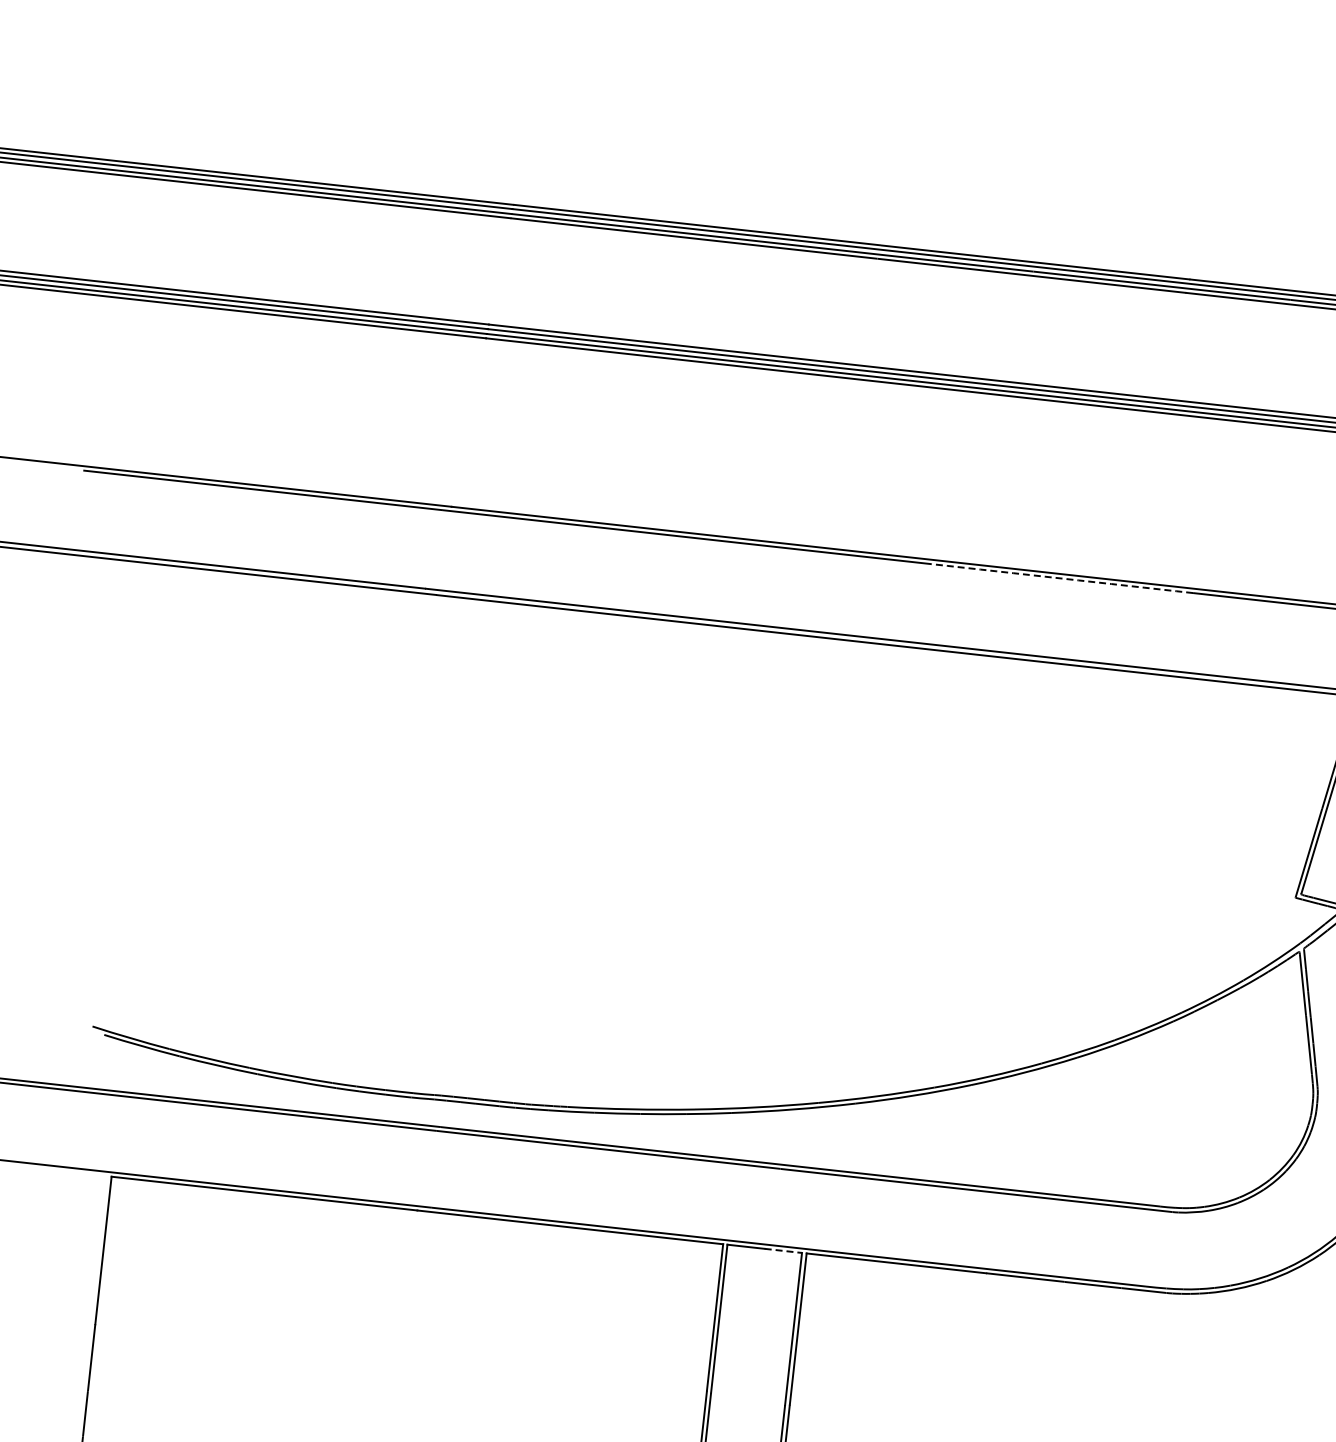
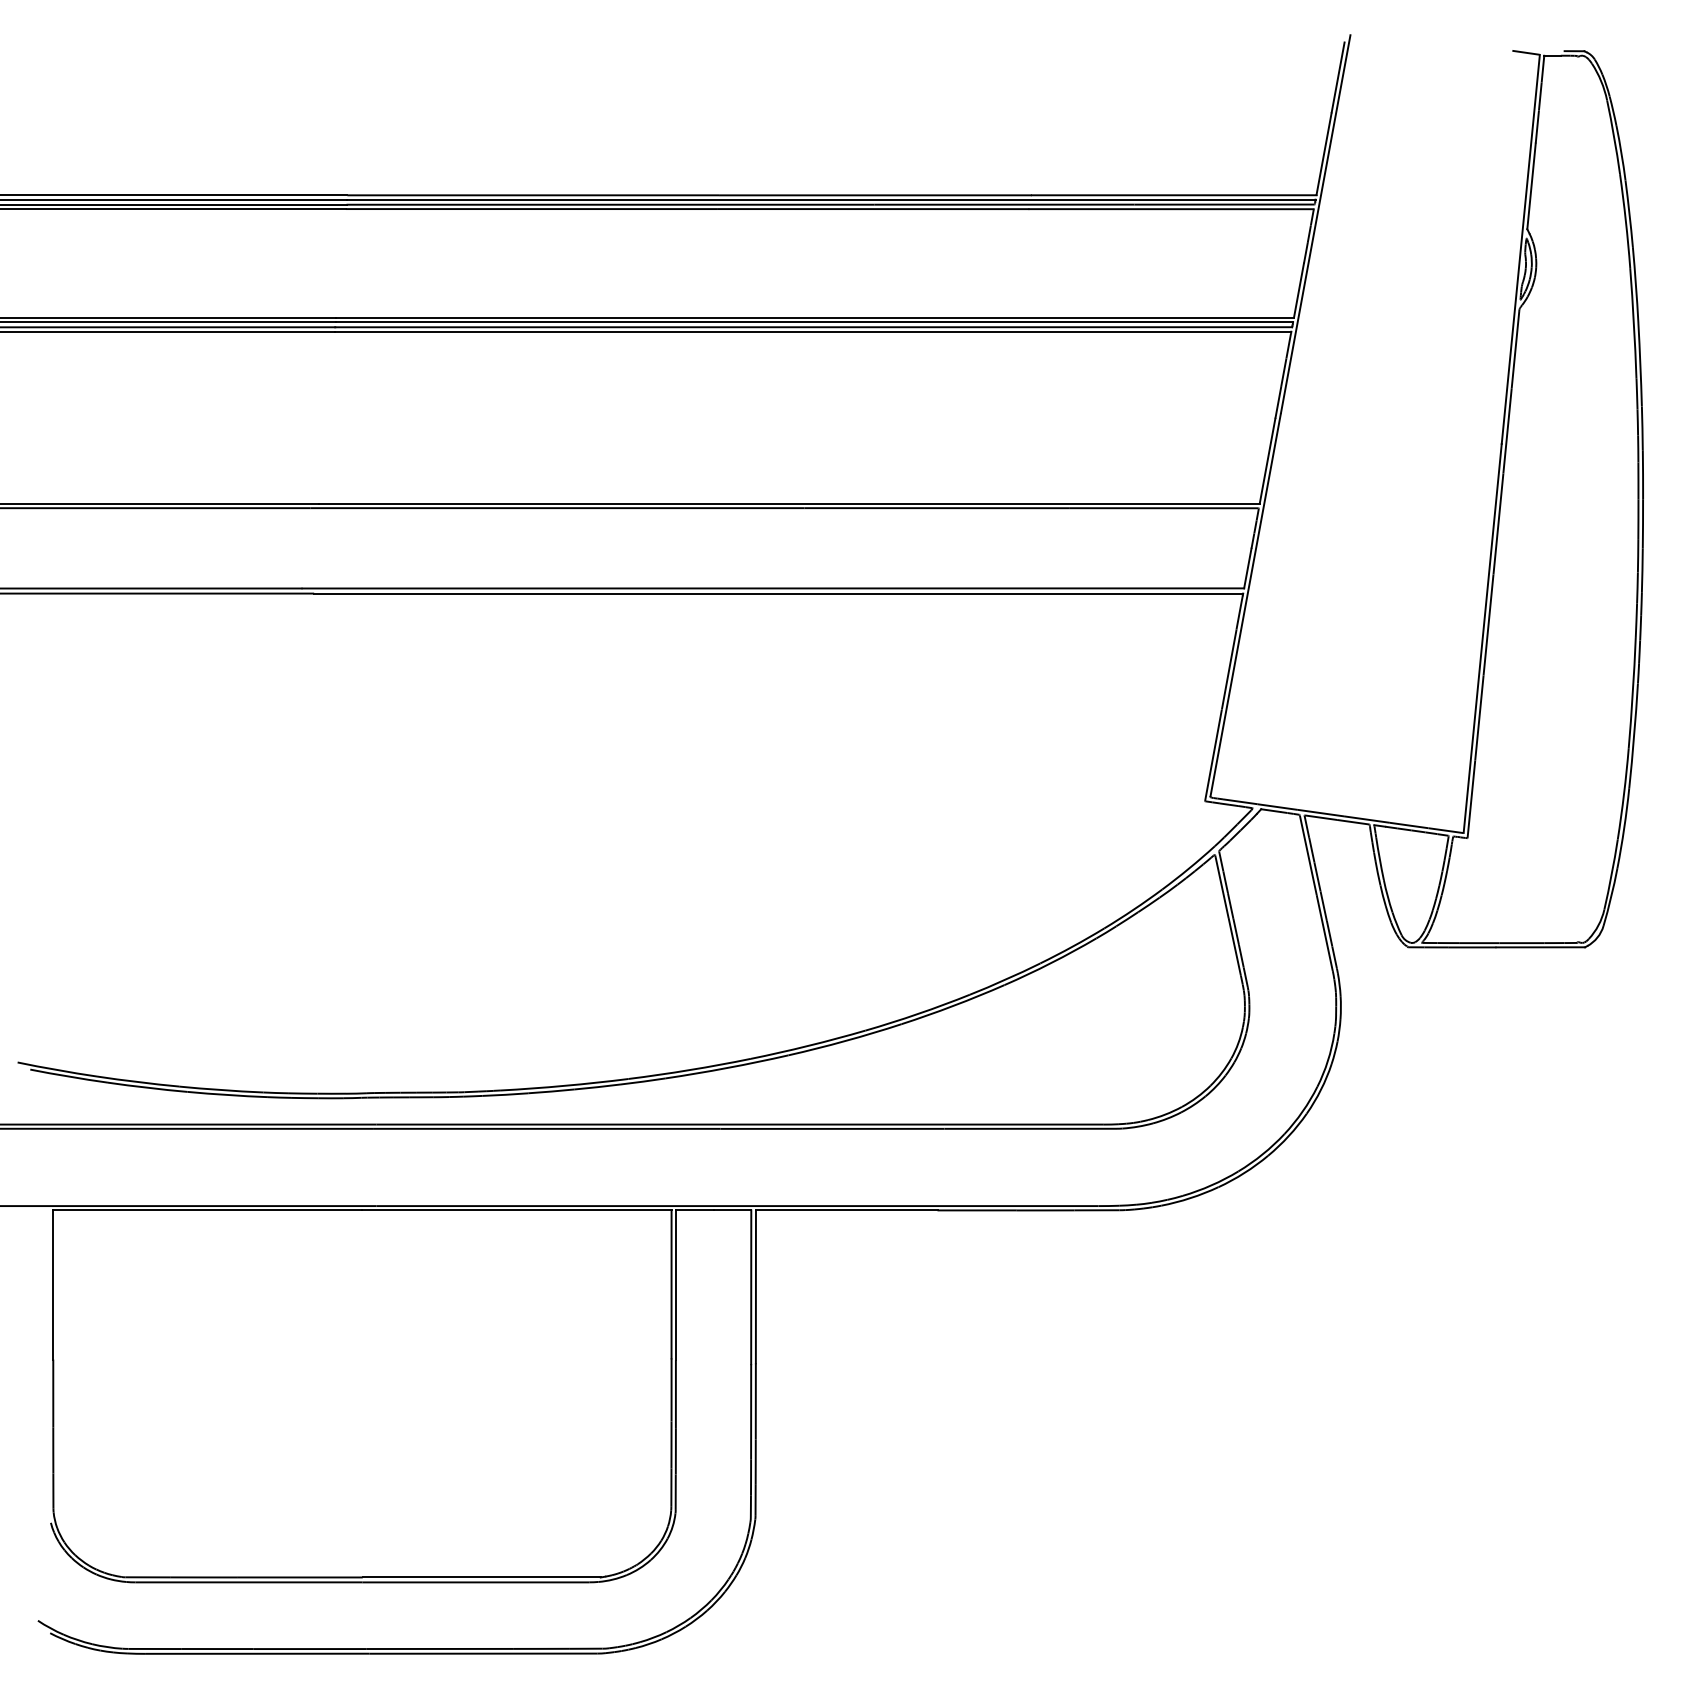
arc: (1061, 578) -> (936, 508), dashed -> solid
line: (783, 1250) -> (732, 1210), dashed -> solid

